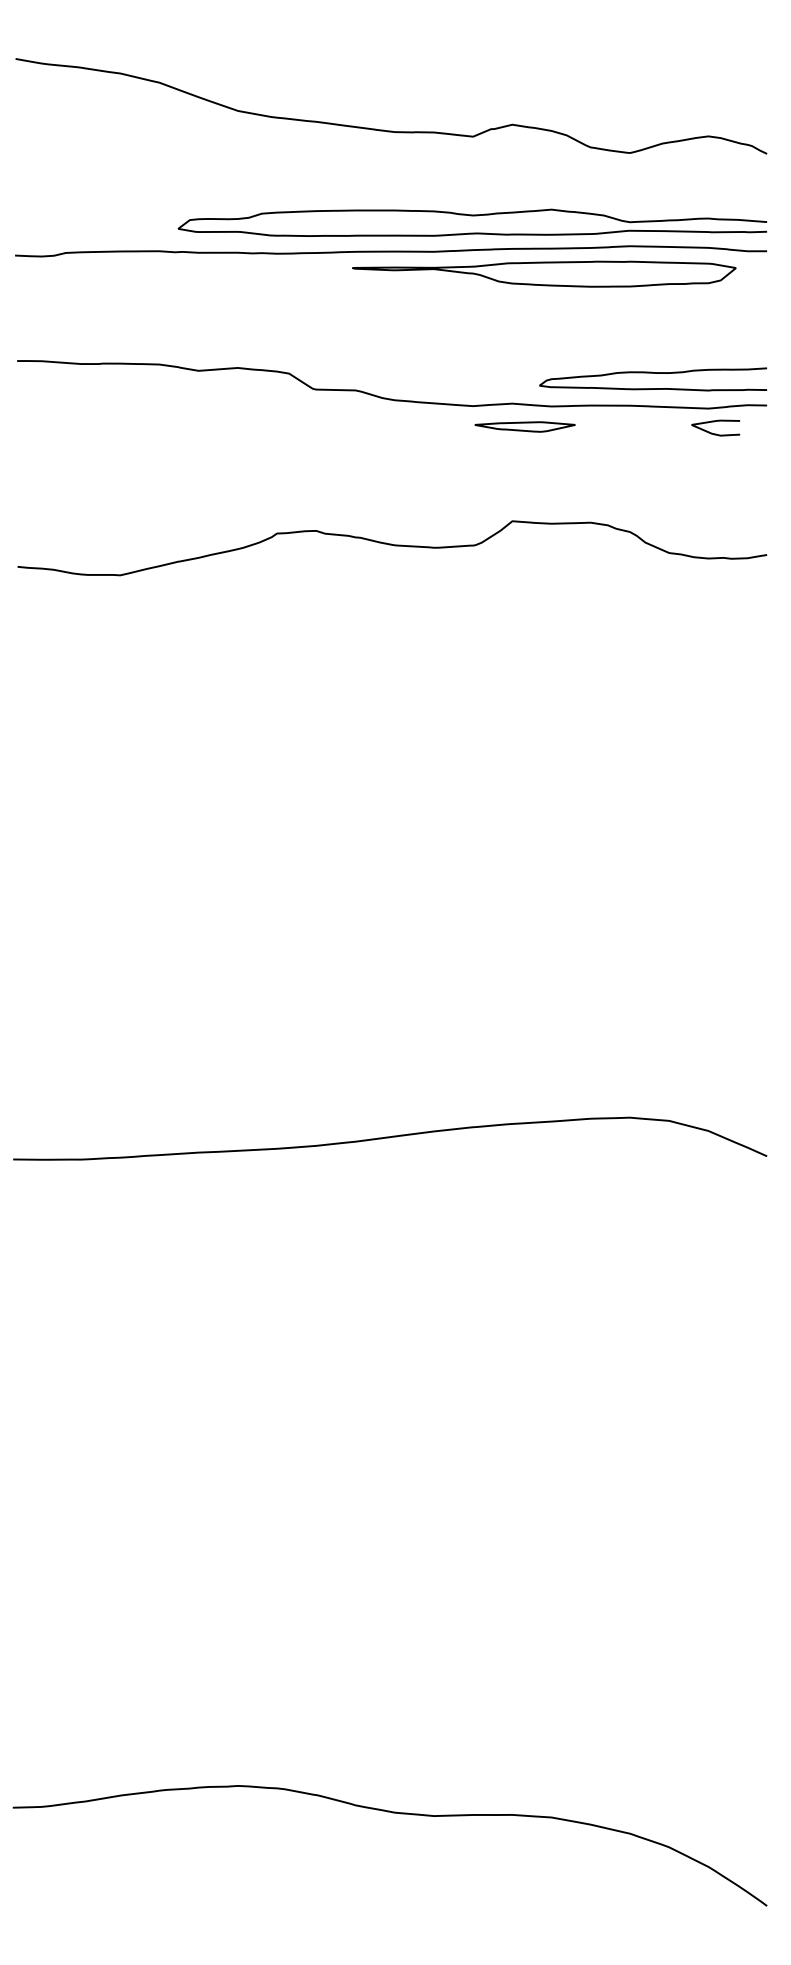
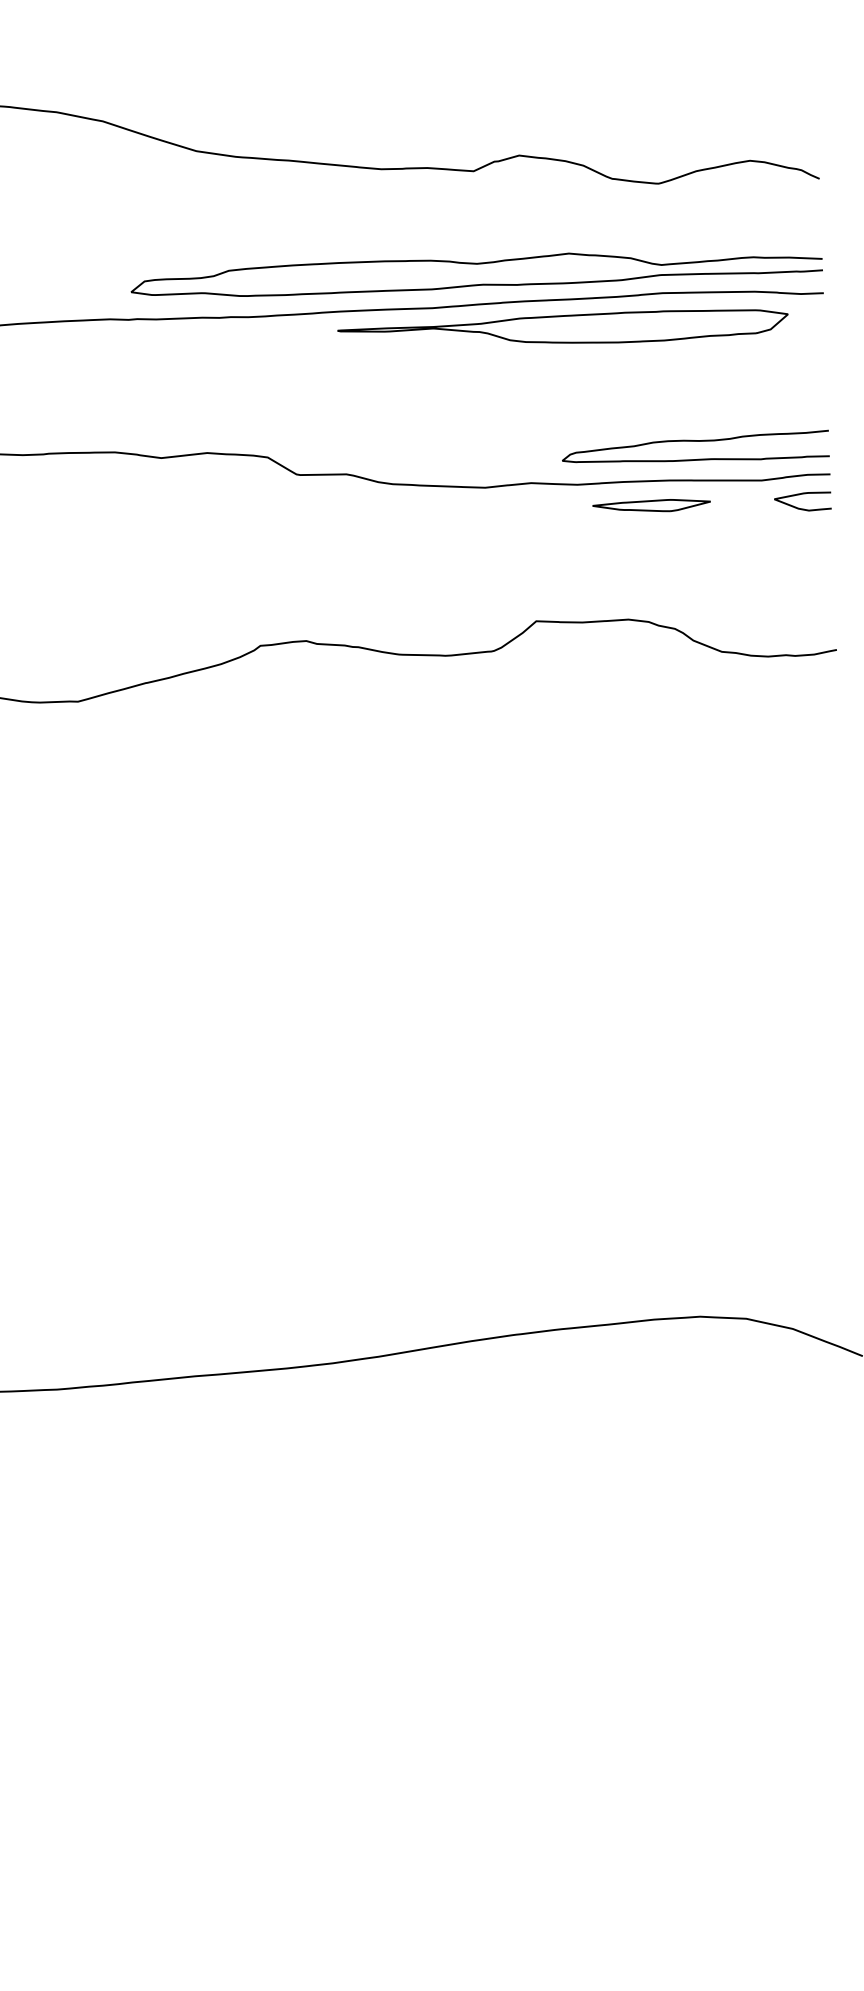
curve: (714, 422) -> (801, 495), moved
part: (524, 426) -> (650, 505), moved

